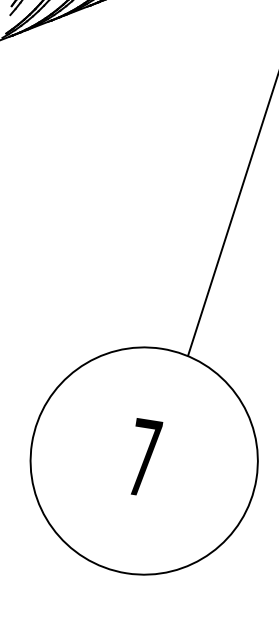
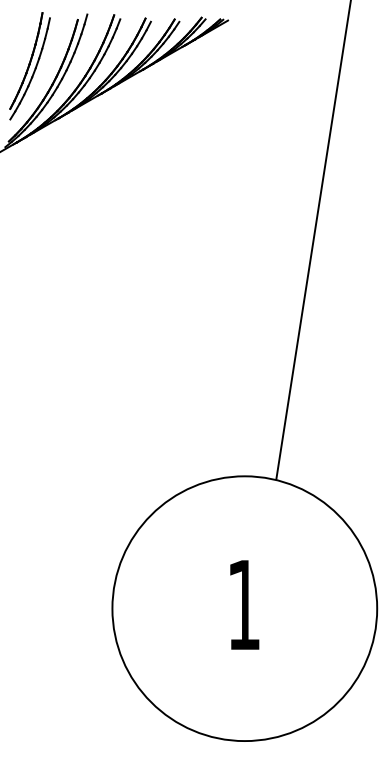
text: (143, 457) -> (243, 604), 7 -> 1

